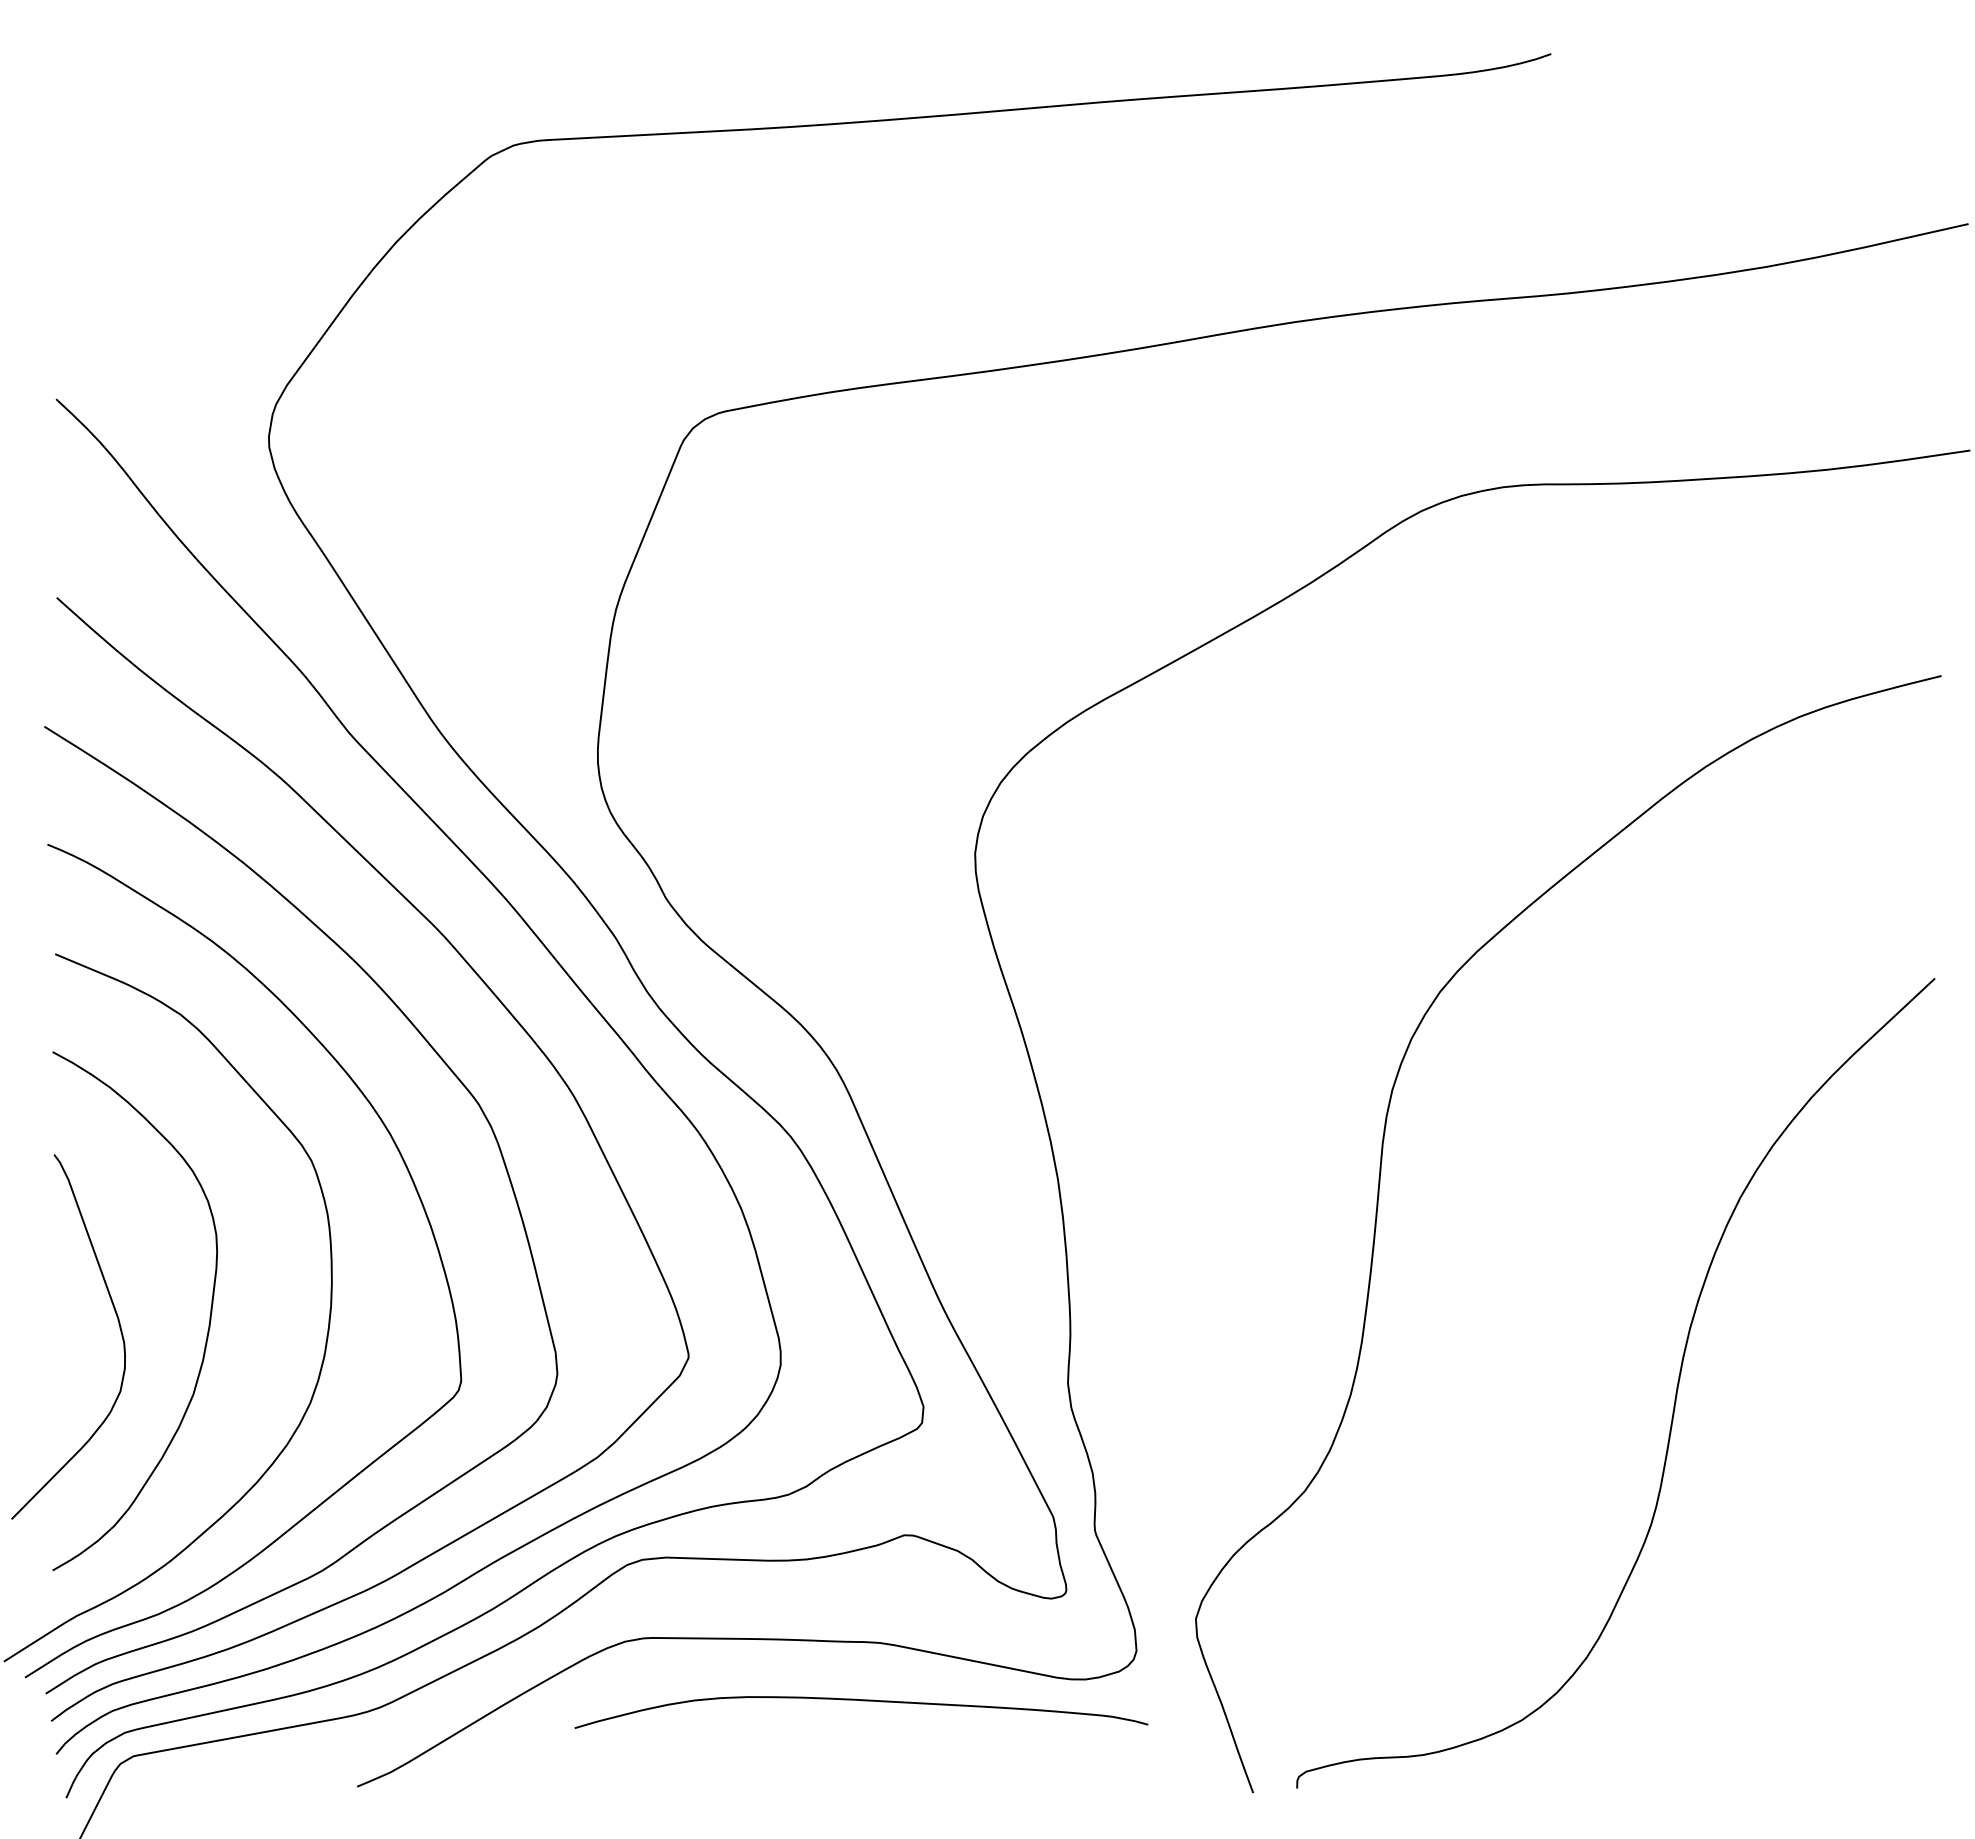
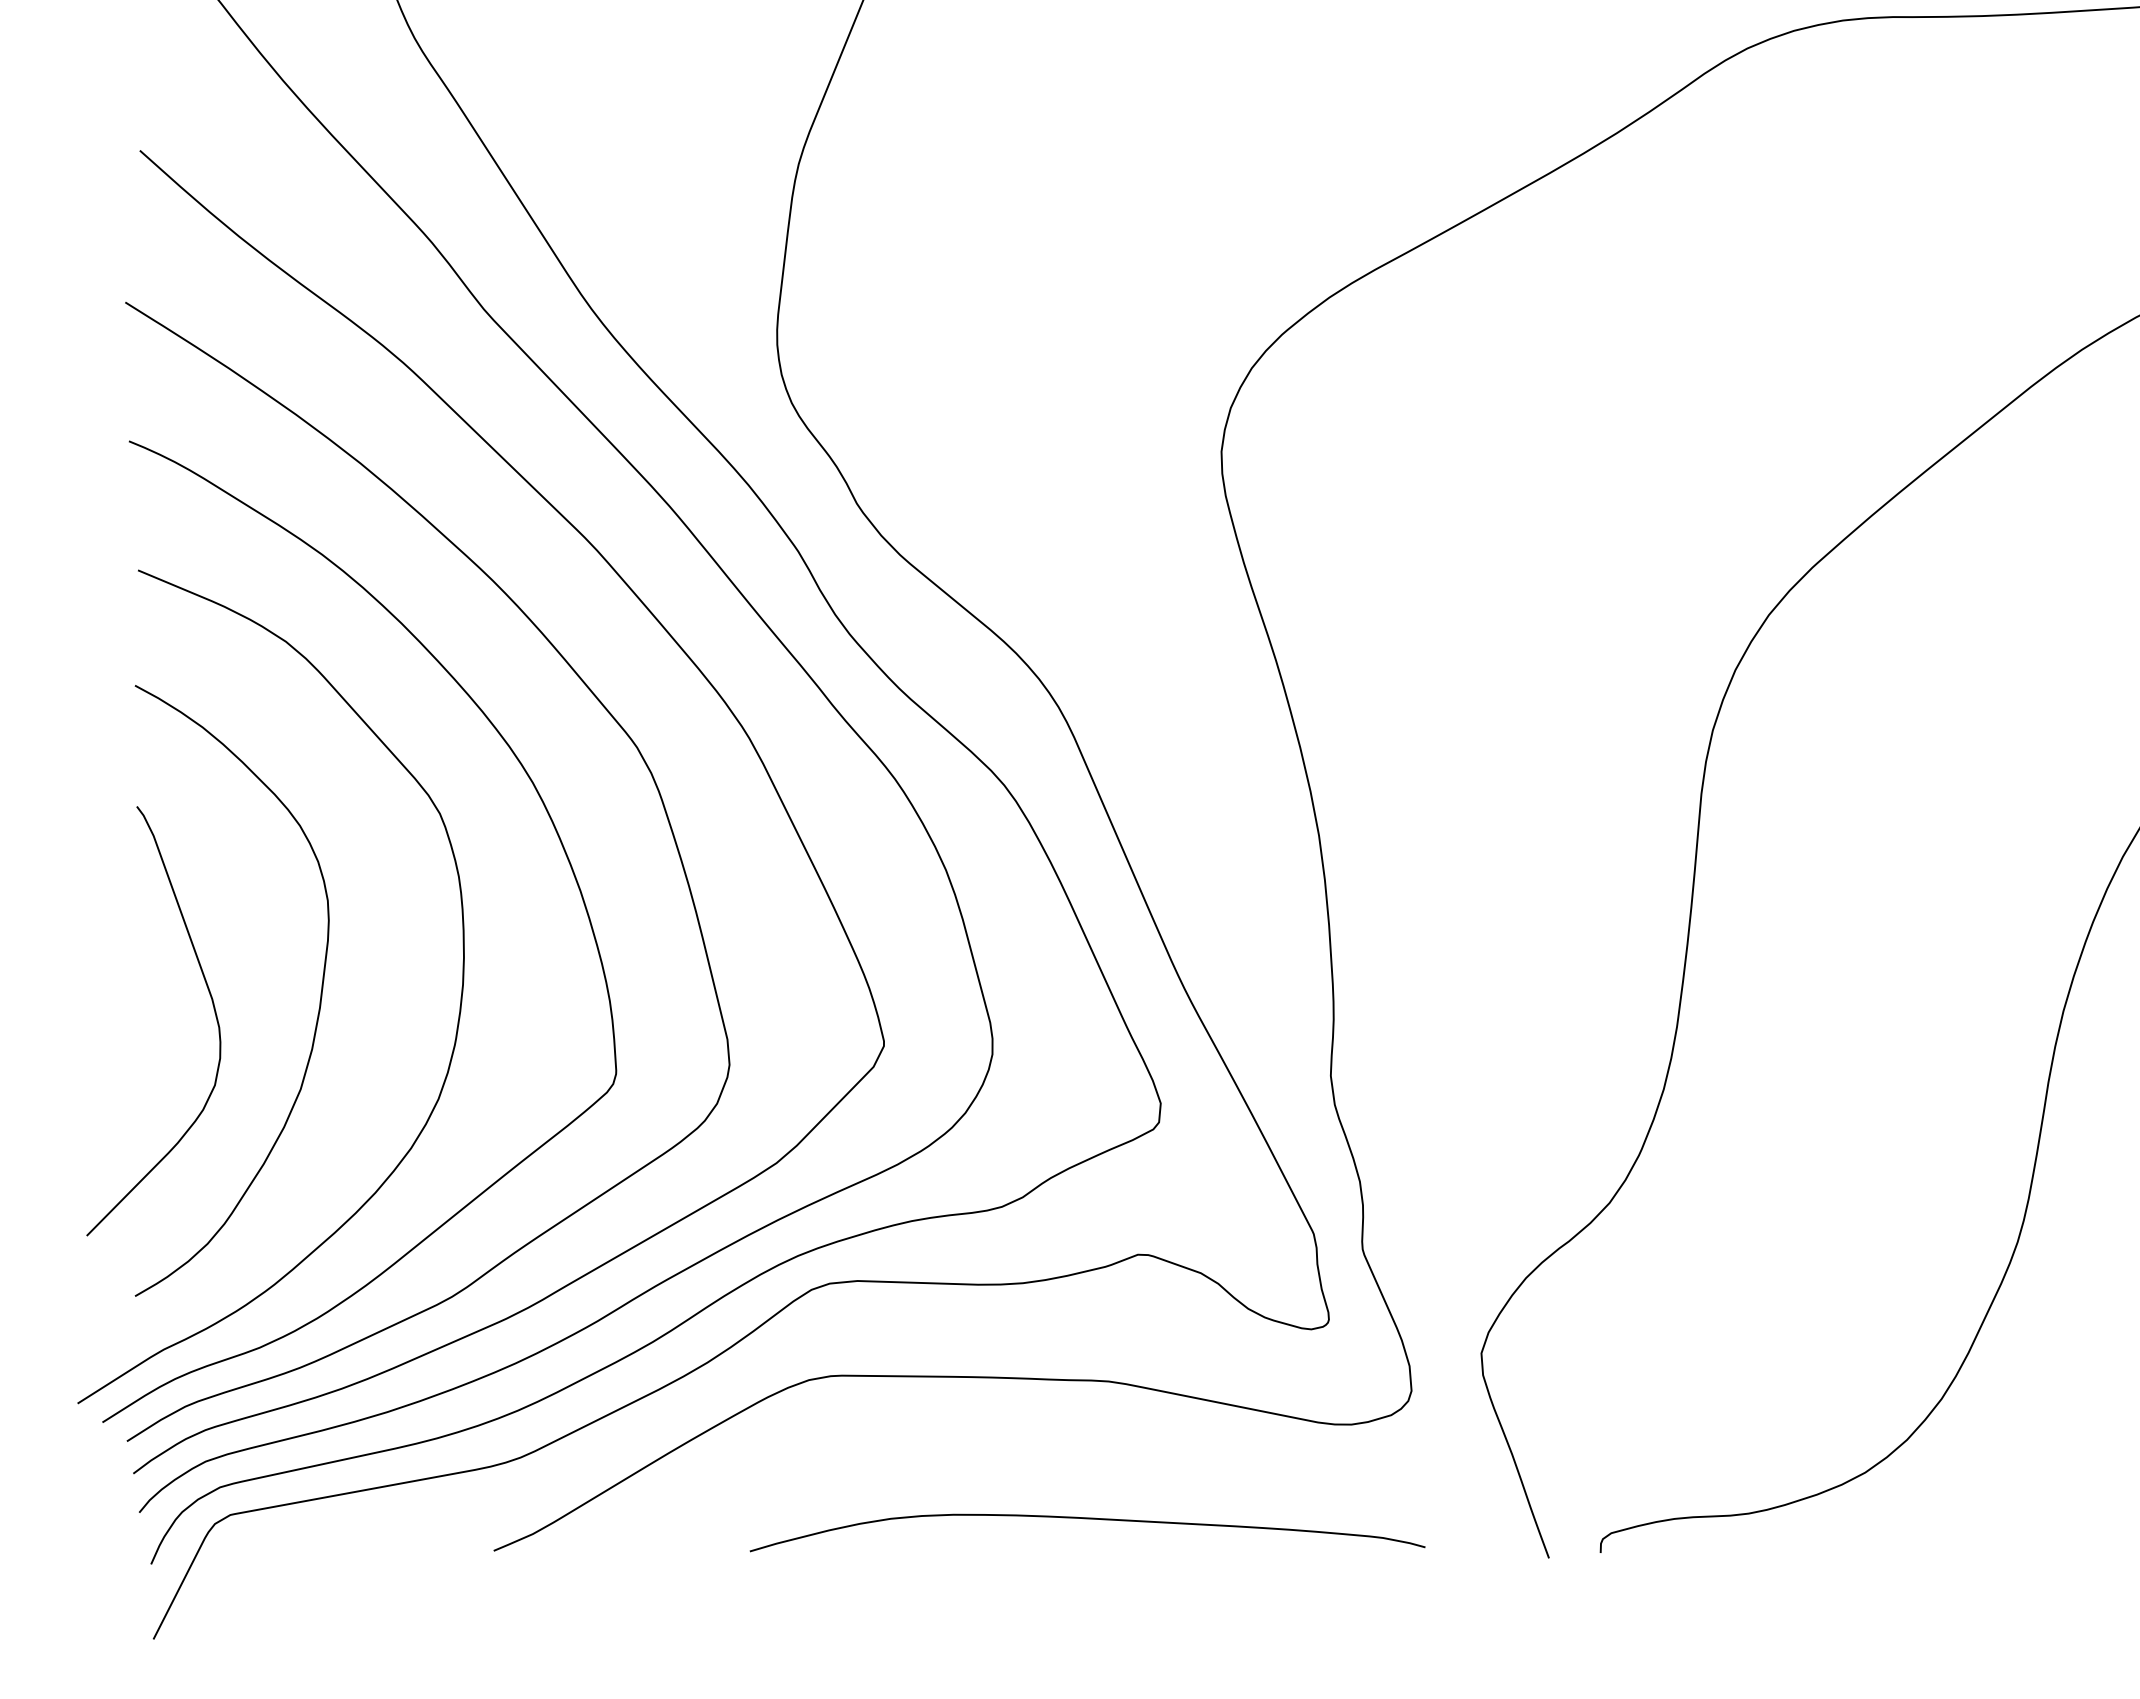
curve: (862, 1701) -> (1088, 1519), moved

